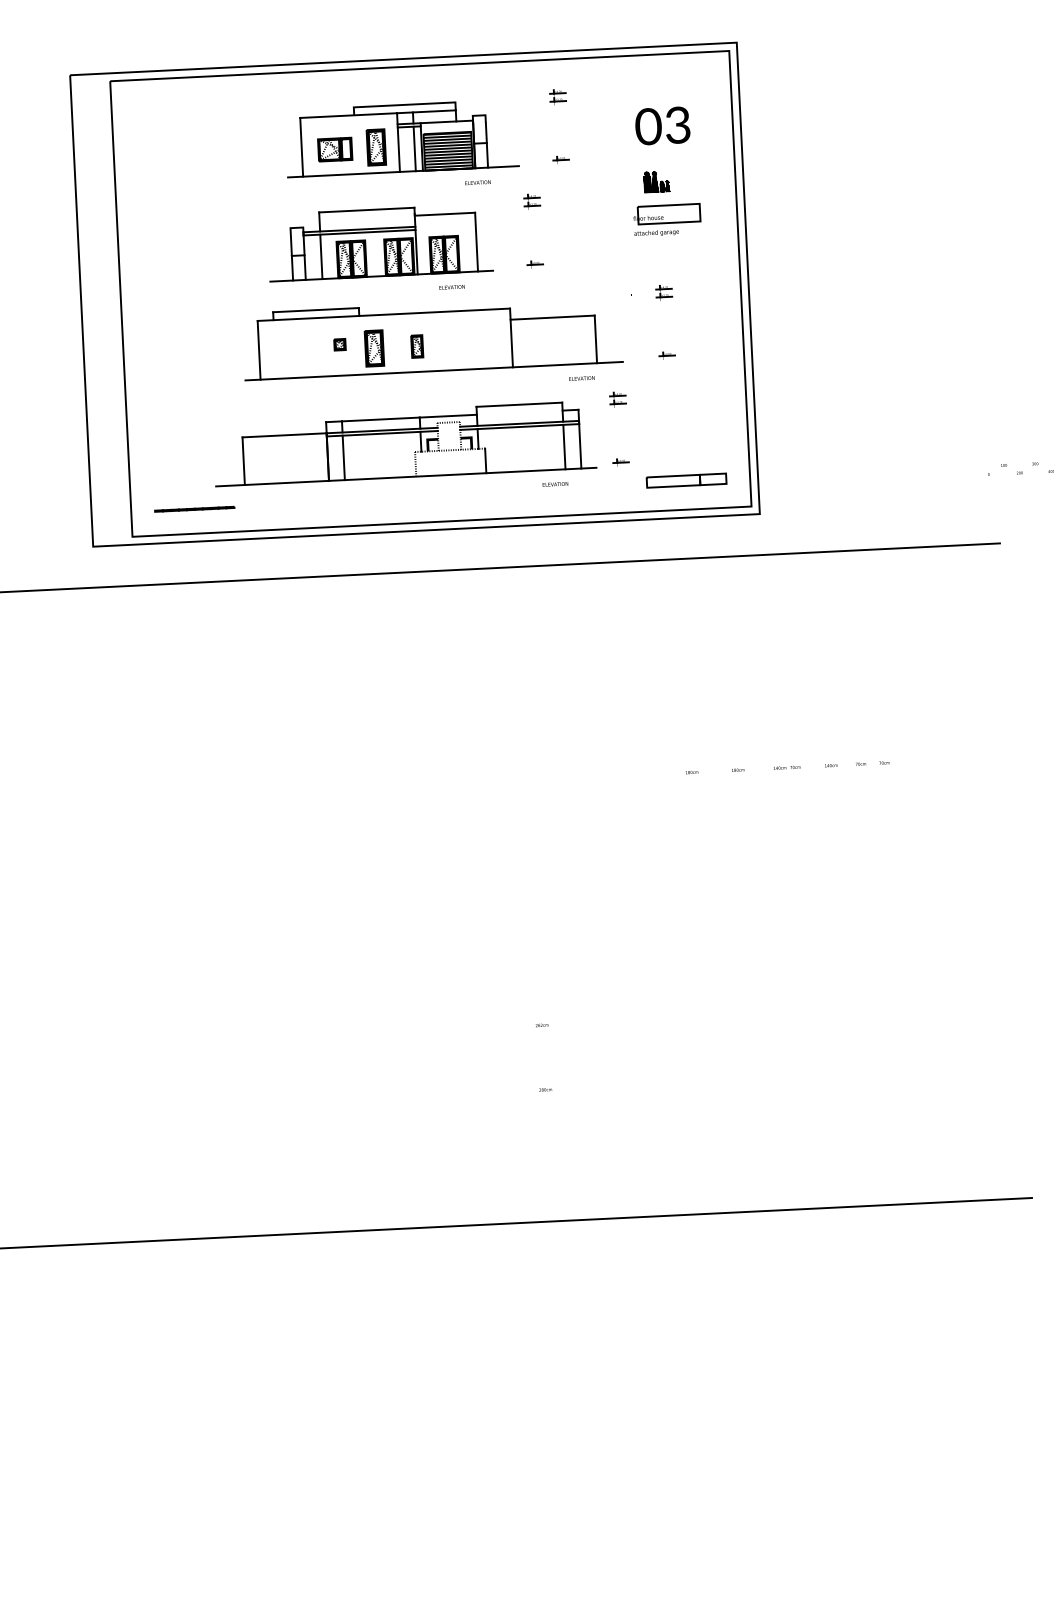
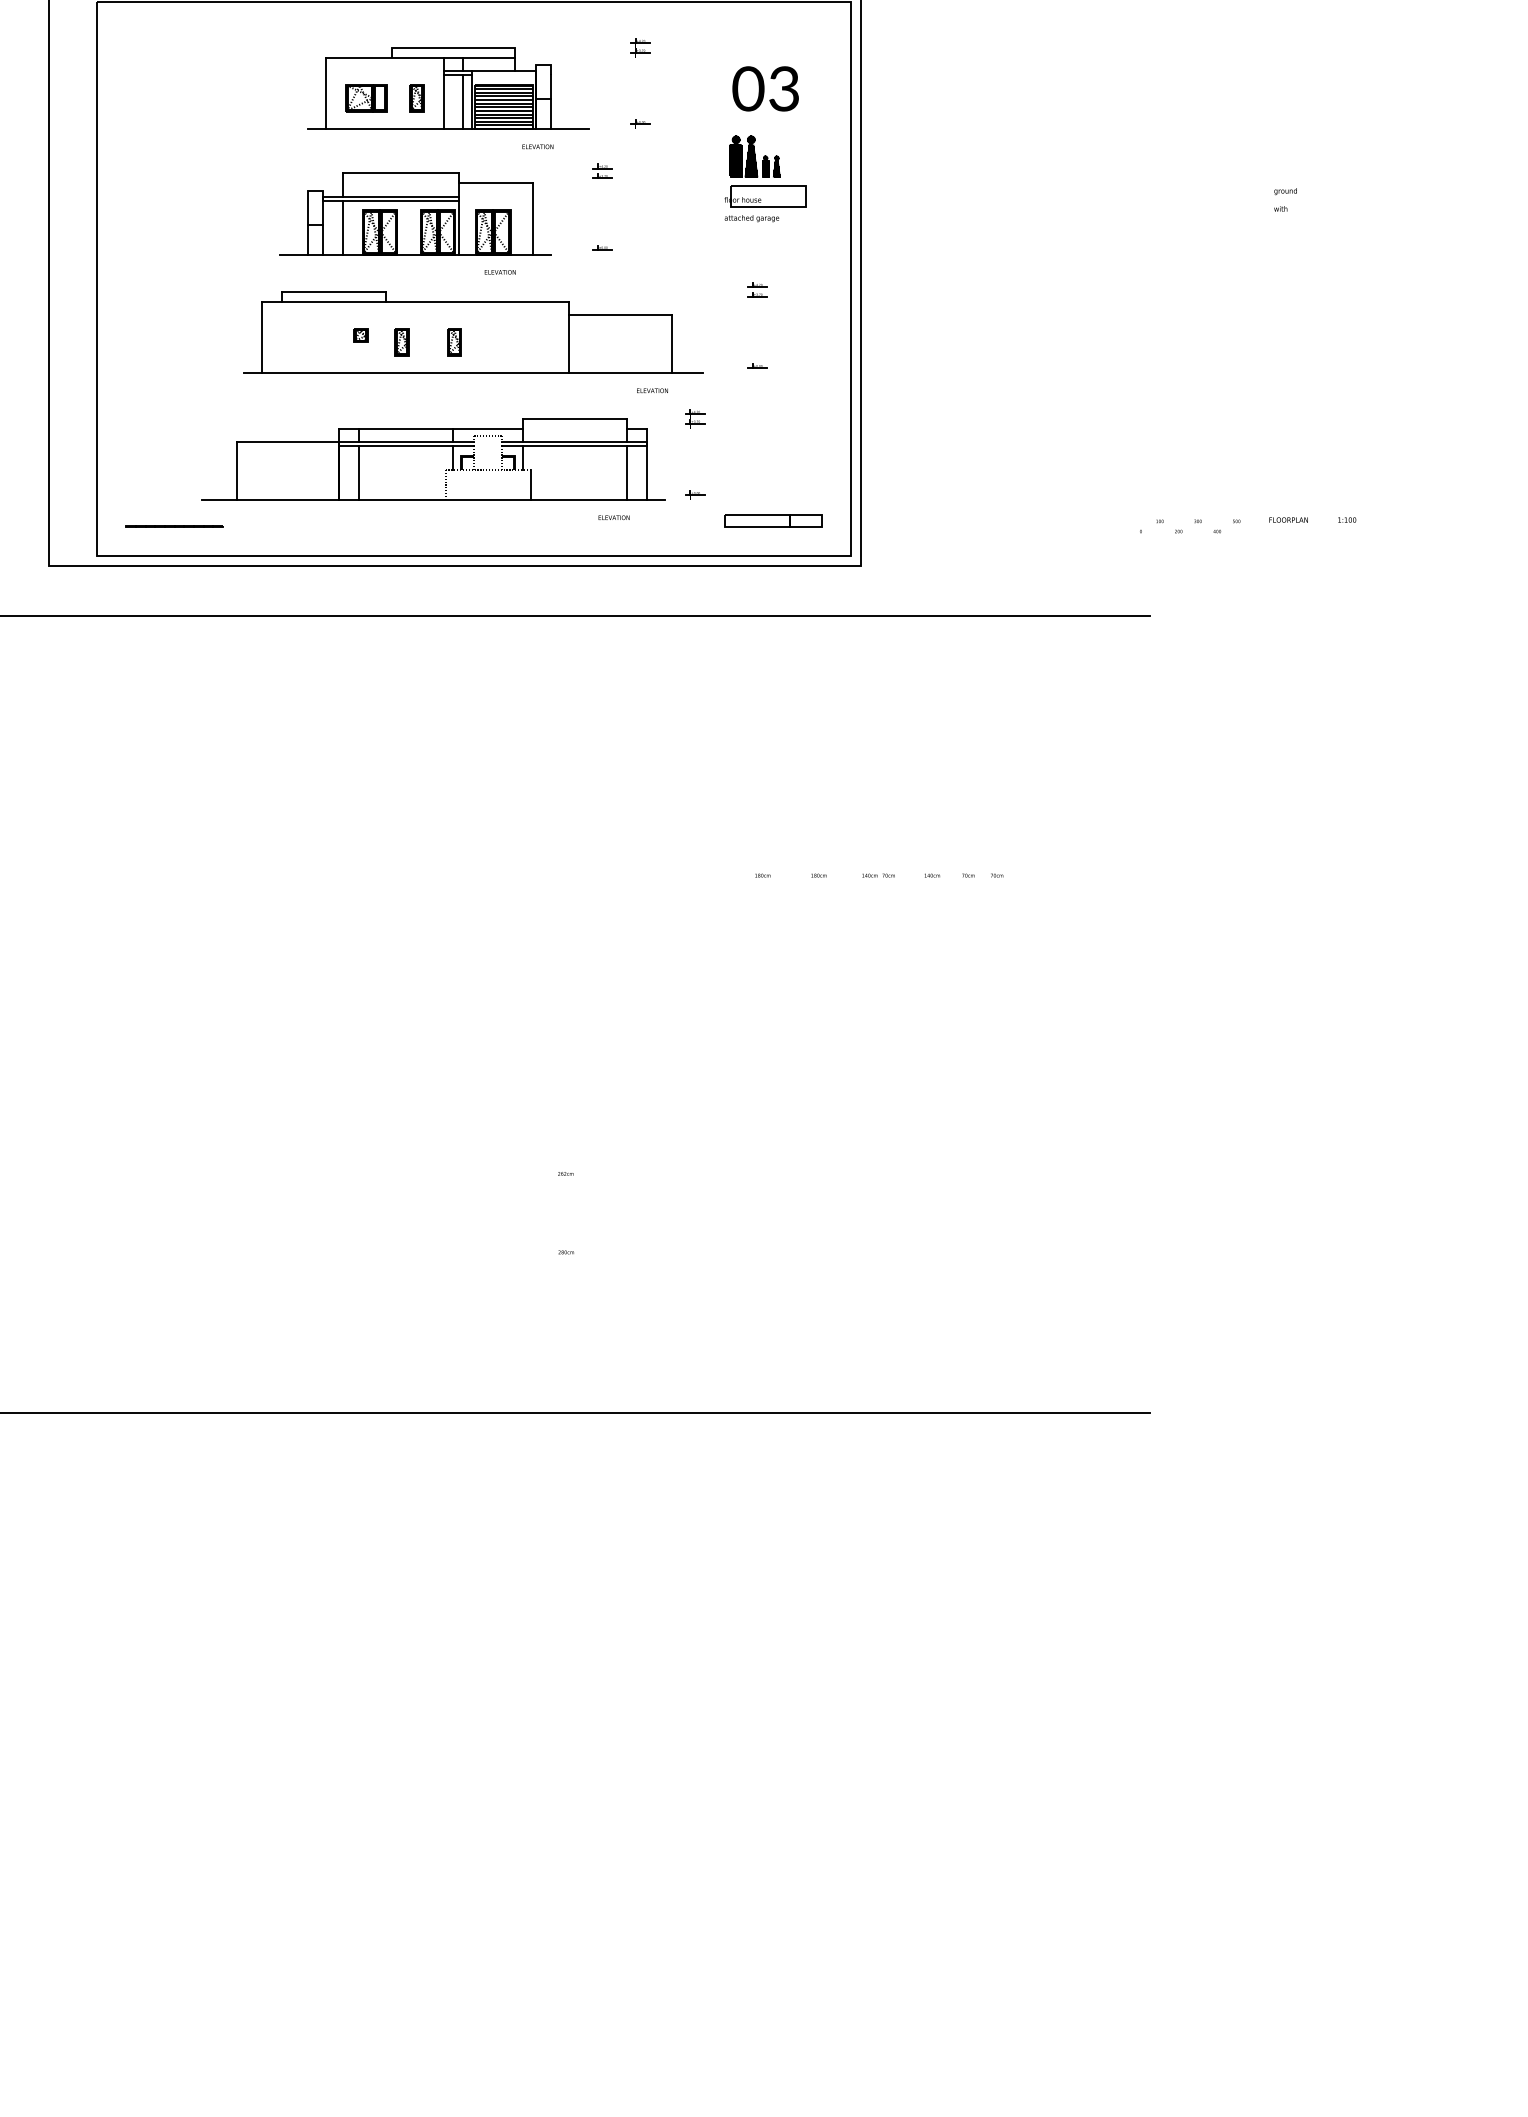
part: (376, 147) -> (416, 98), size x0.62
part: (656, 181) -> (754, 156), size x1.67
part: (373, 348) -> (401, 342), size x0.62

